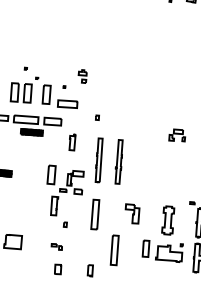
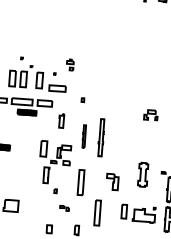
part: (98, 160) -> (83, 136), size x0.6
part: (168, 220) -> (143, 174), moved
part: (56, 246) -> (64, 208), moved

